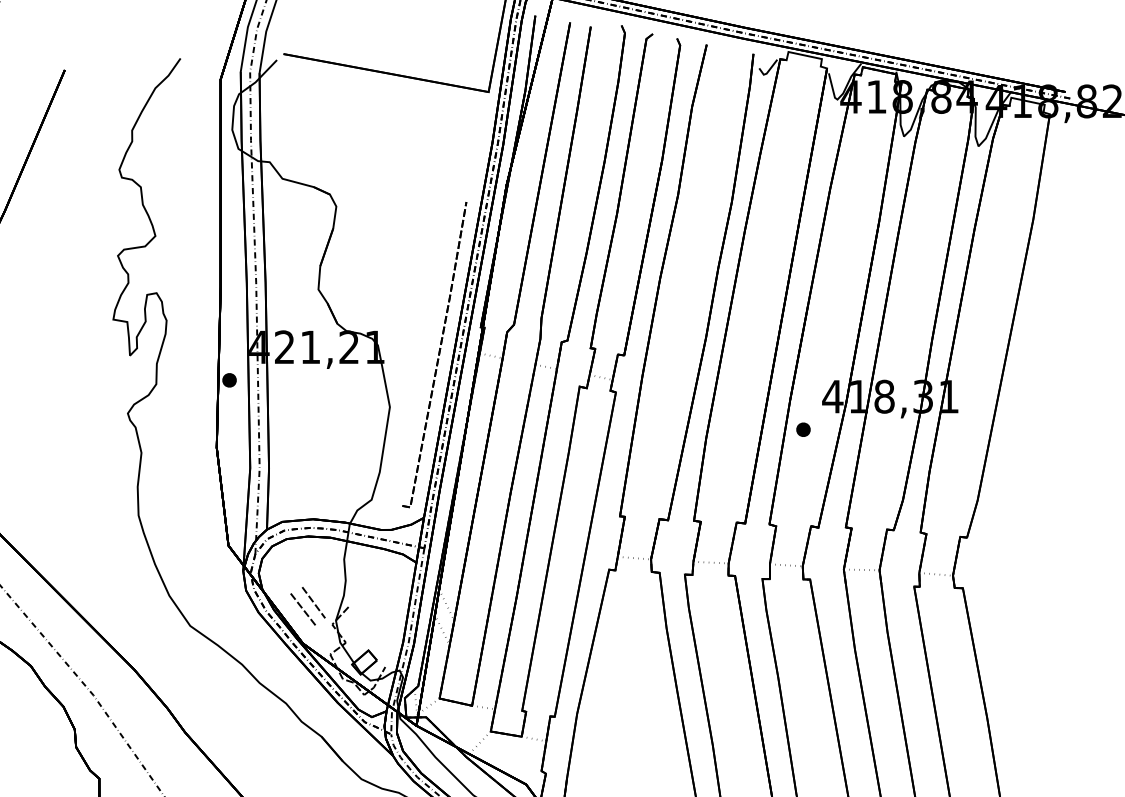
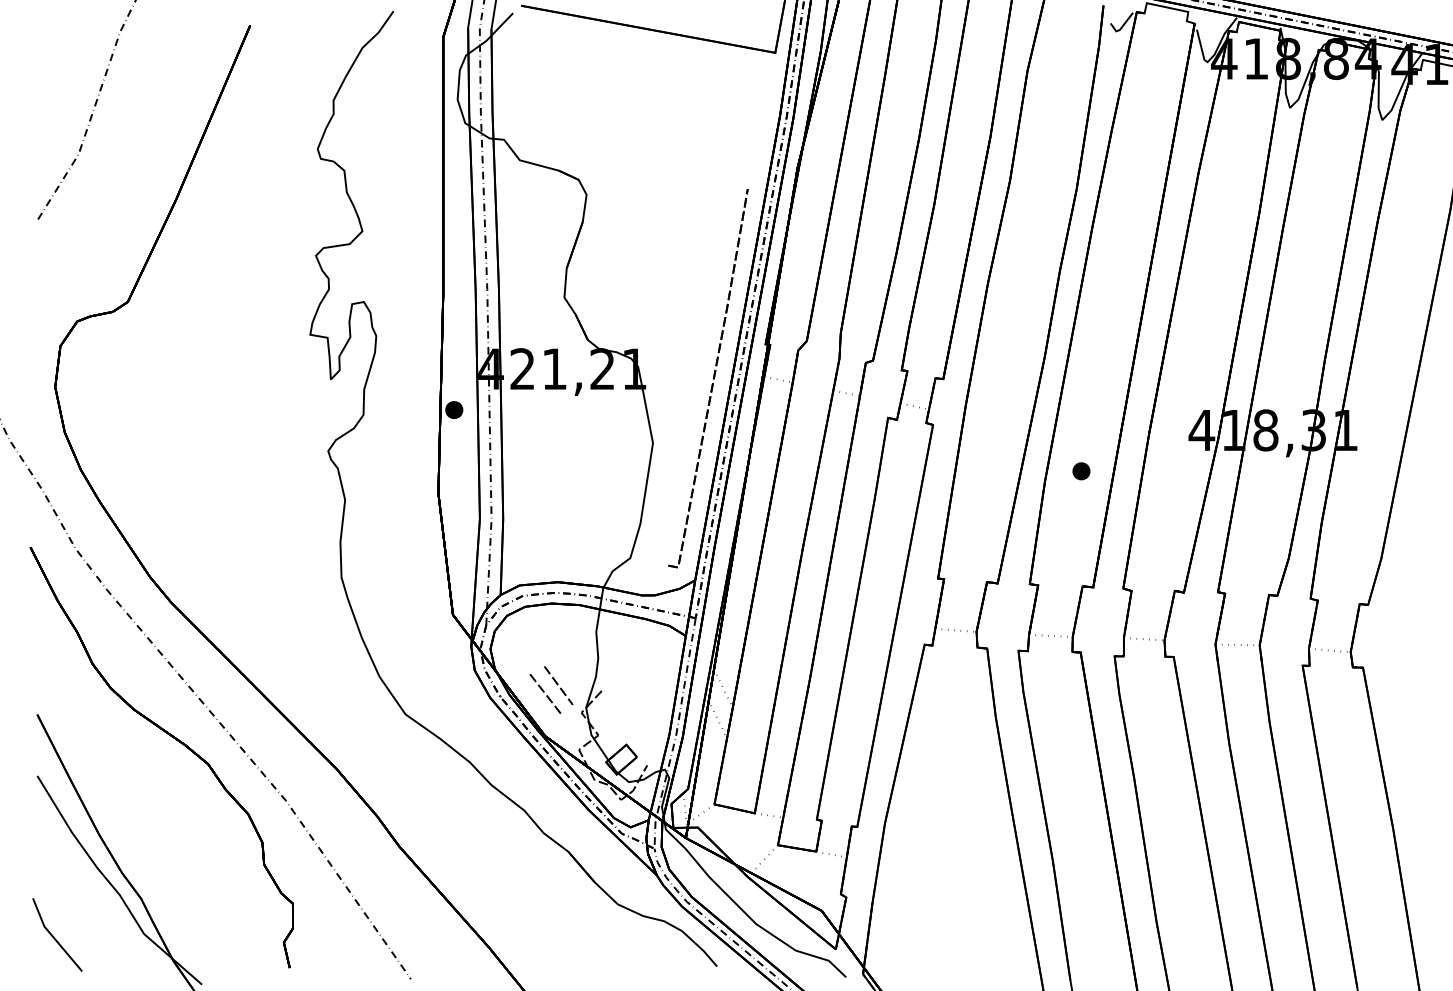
part: (803, 429) -> (1081, 471), moved

